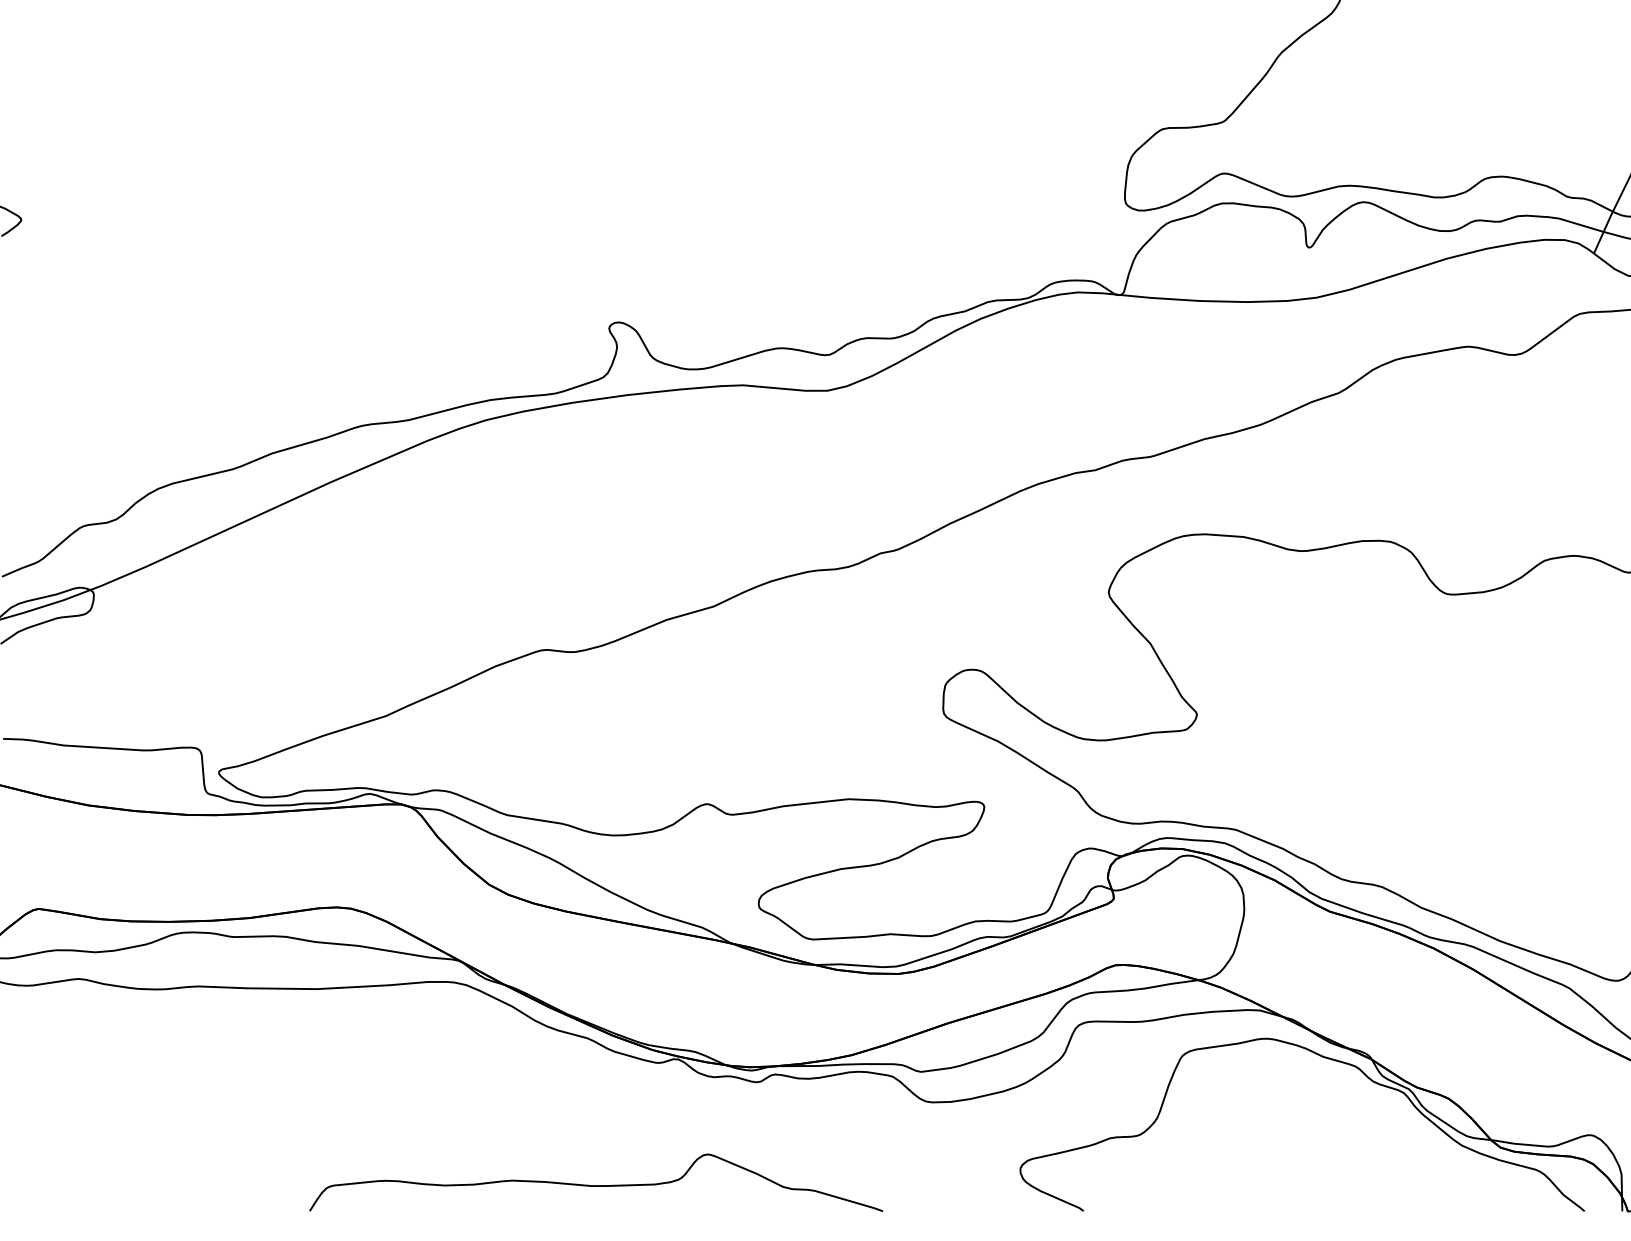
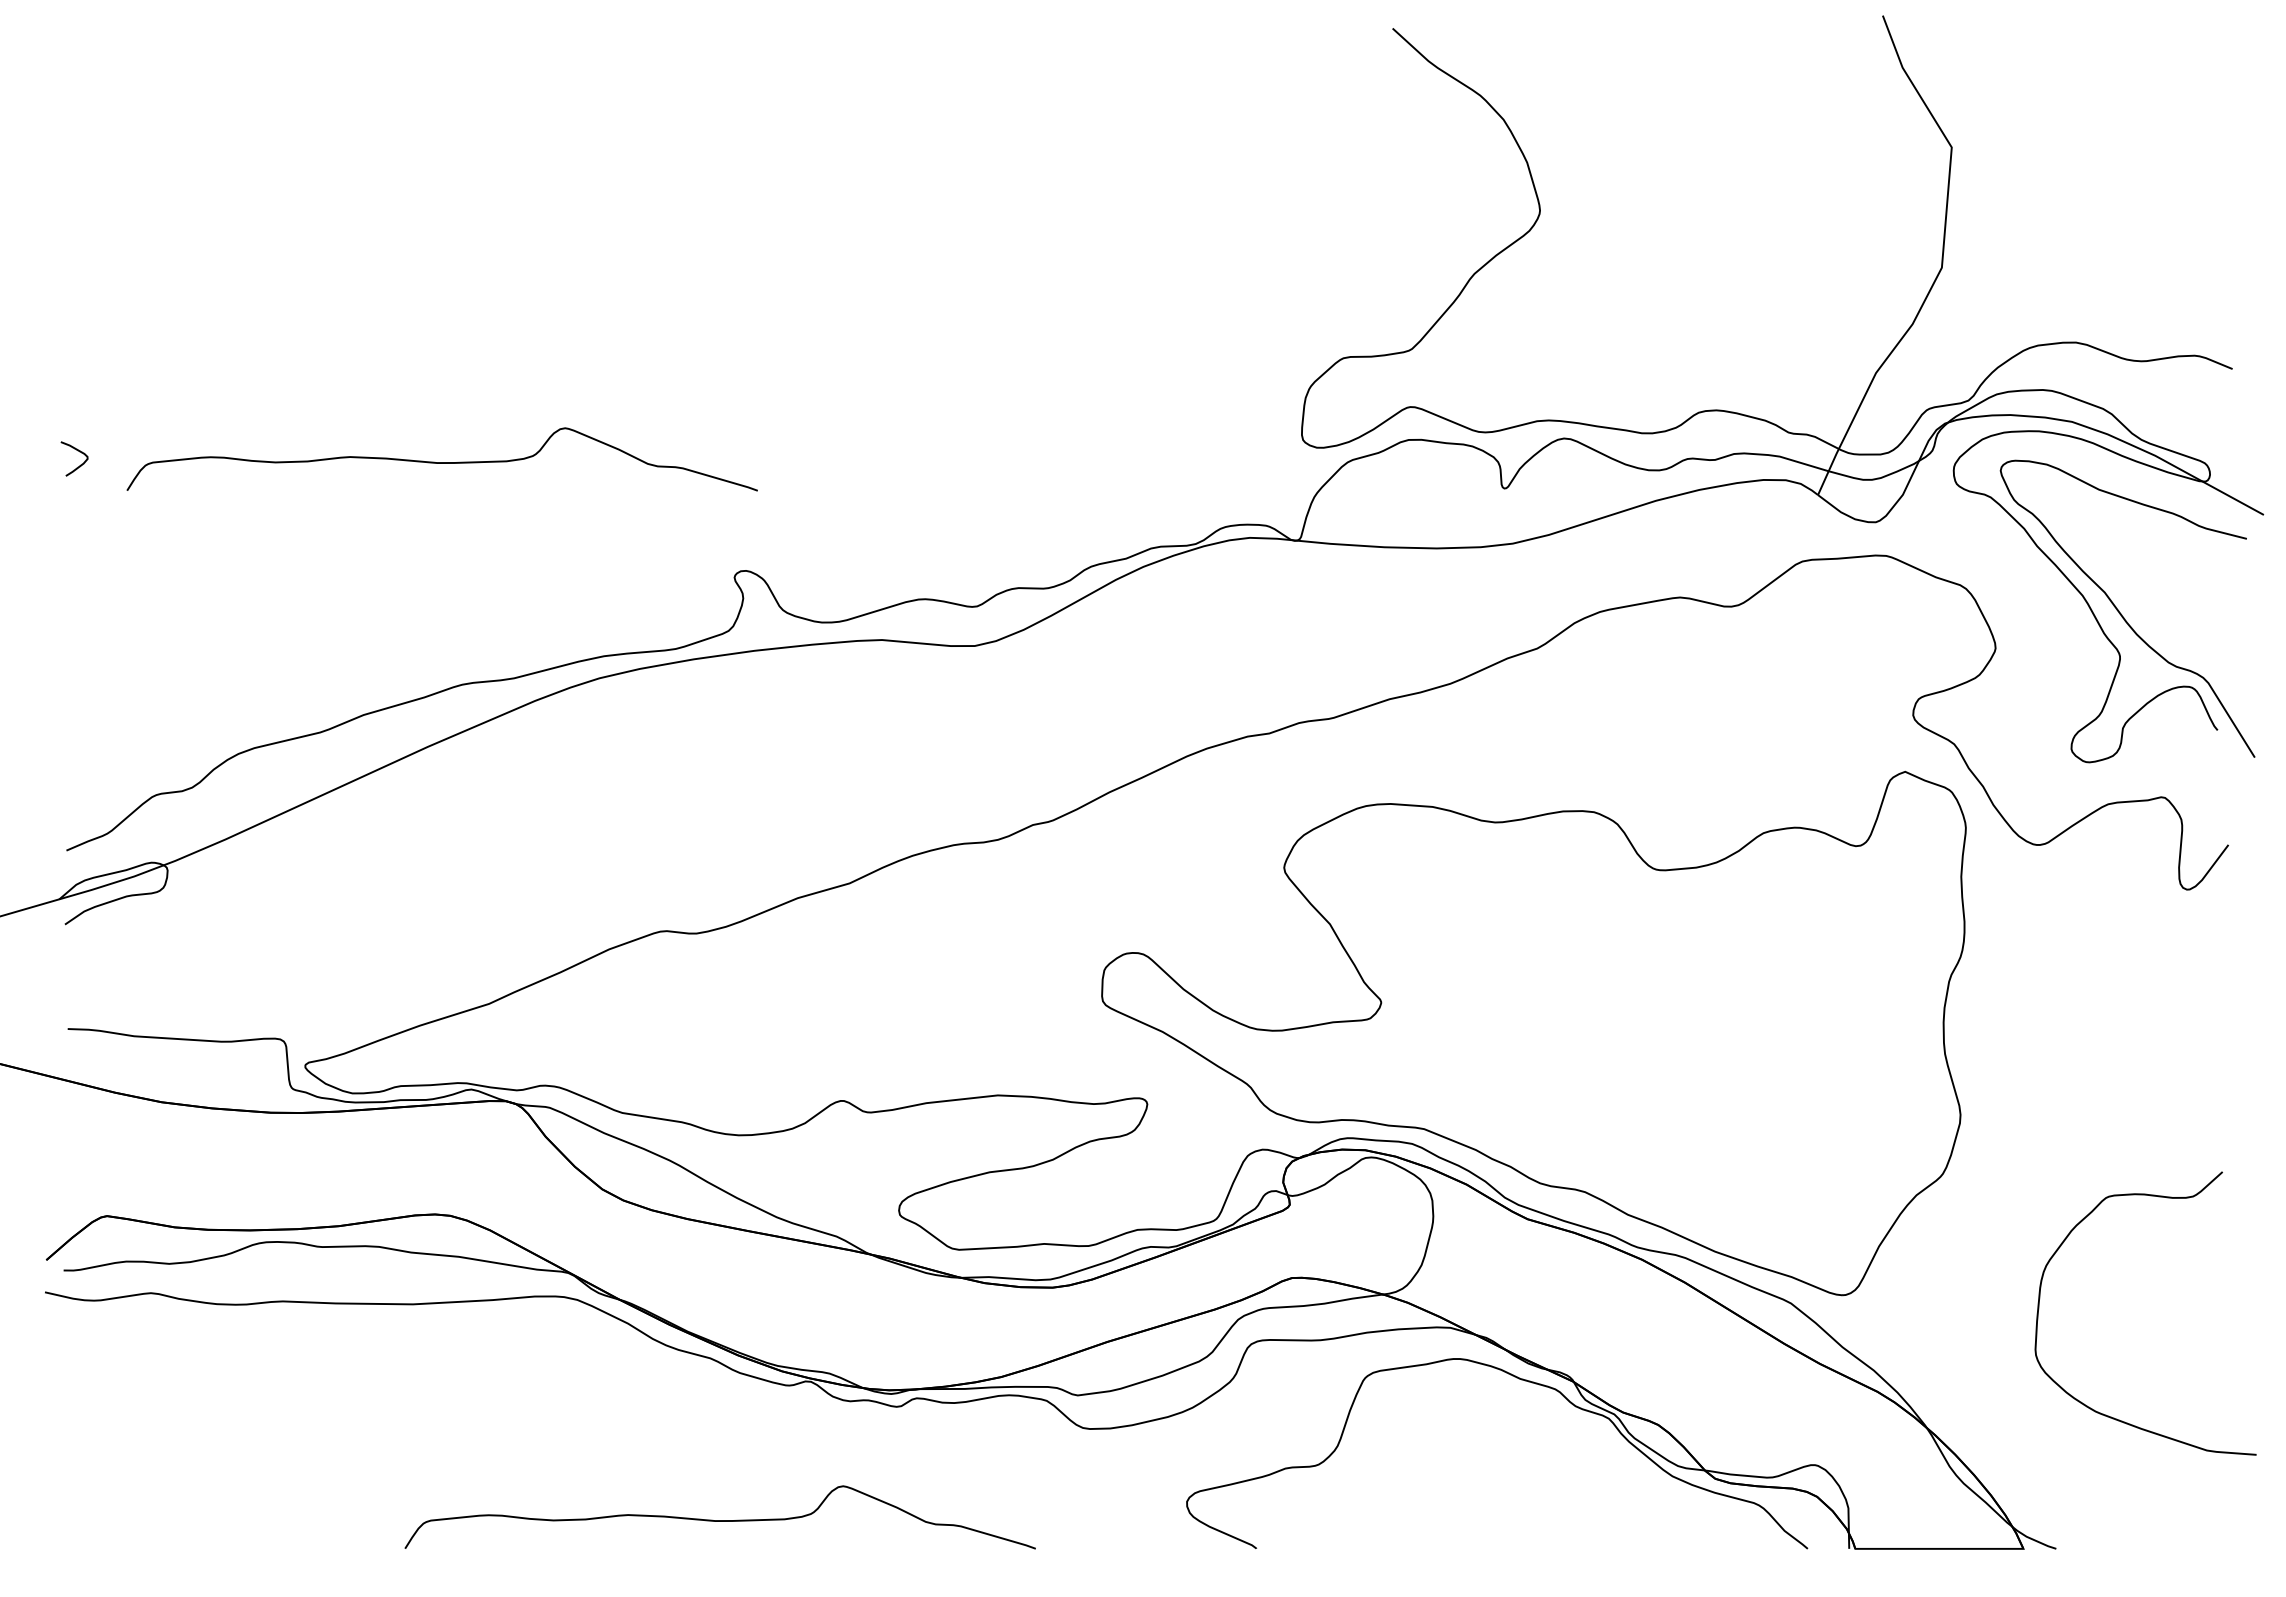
curve: (342, 223) -> (441, 462), added

